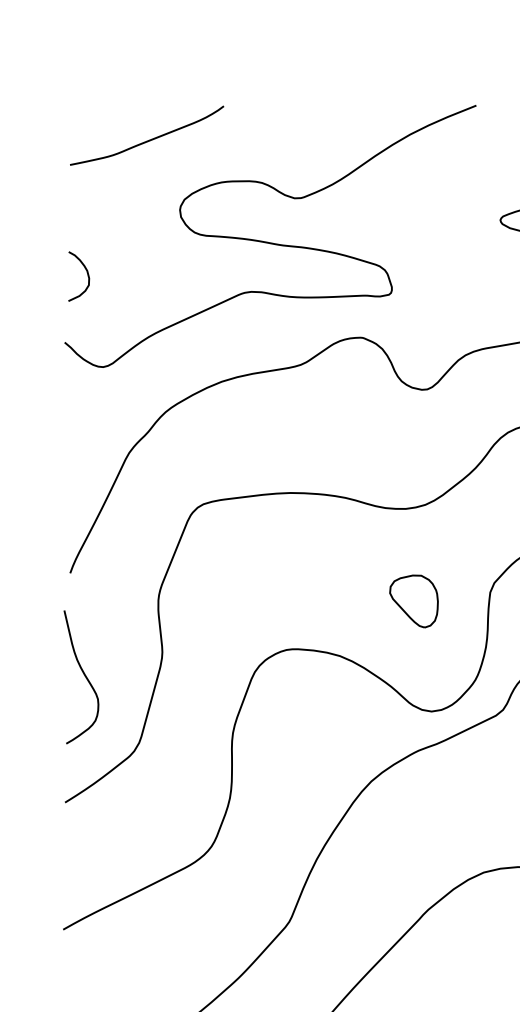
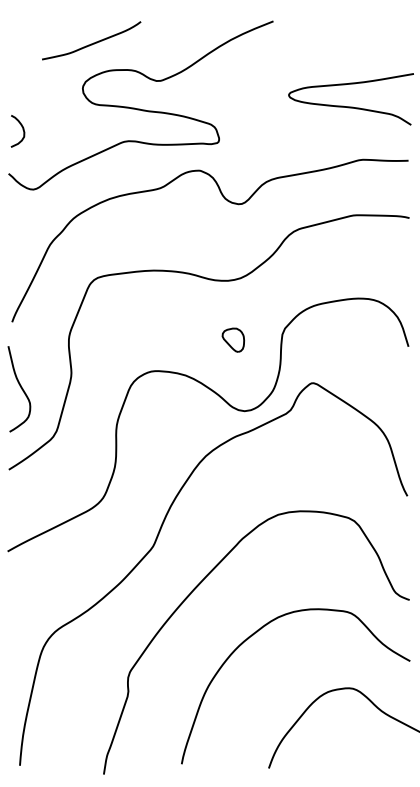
curve: (150, 138) -> (93, 42), moved
part: (414, 600) -> (233, 339), size x0.7

